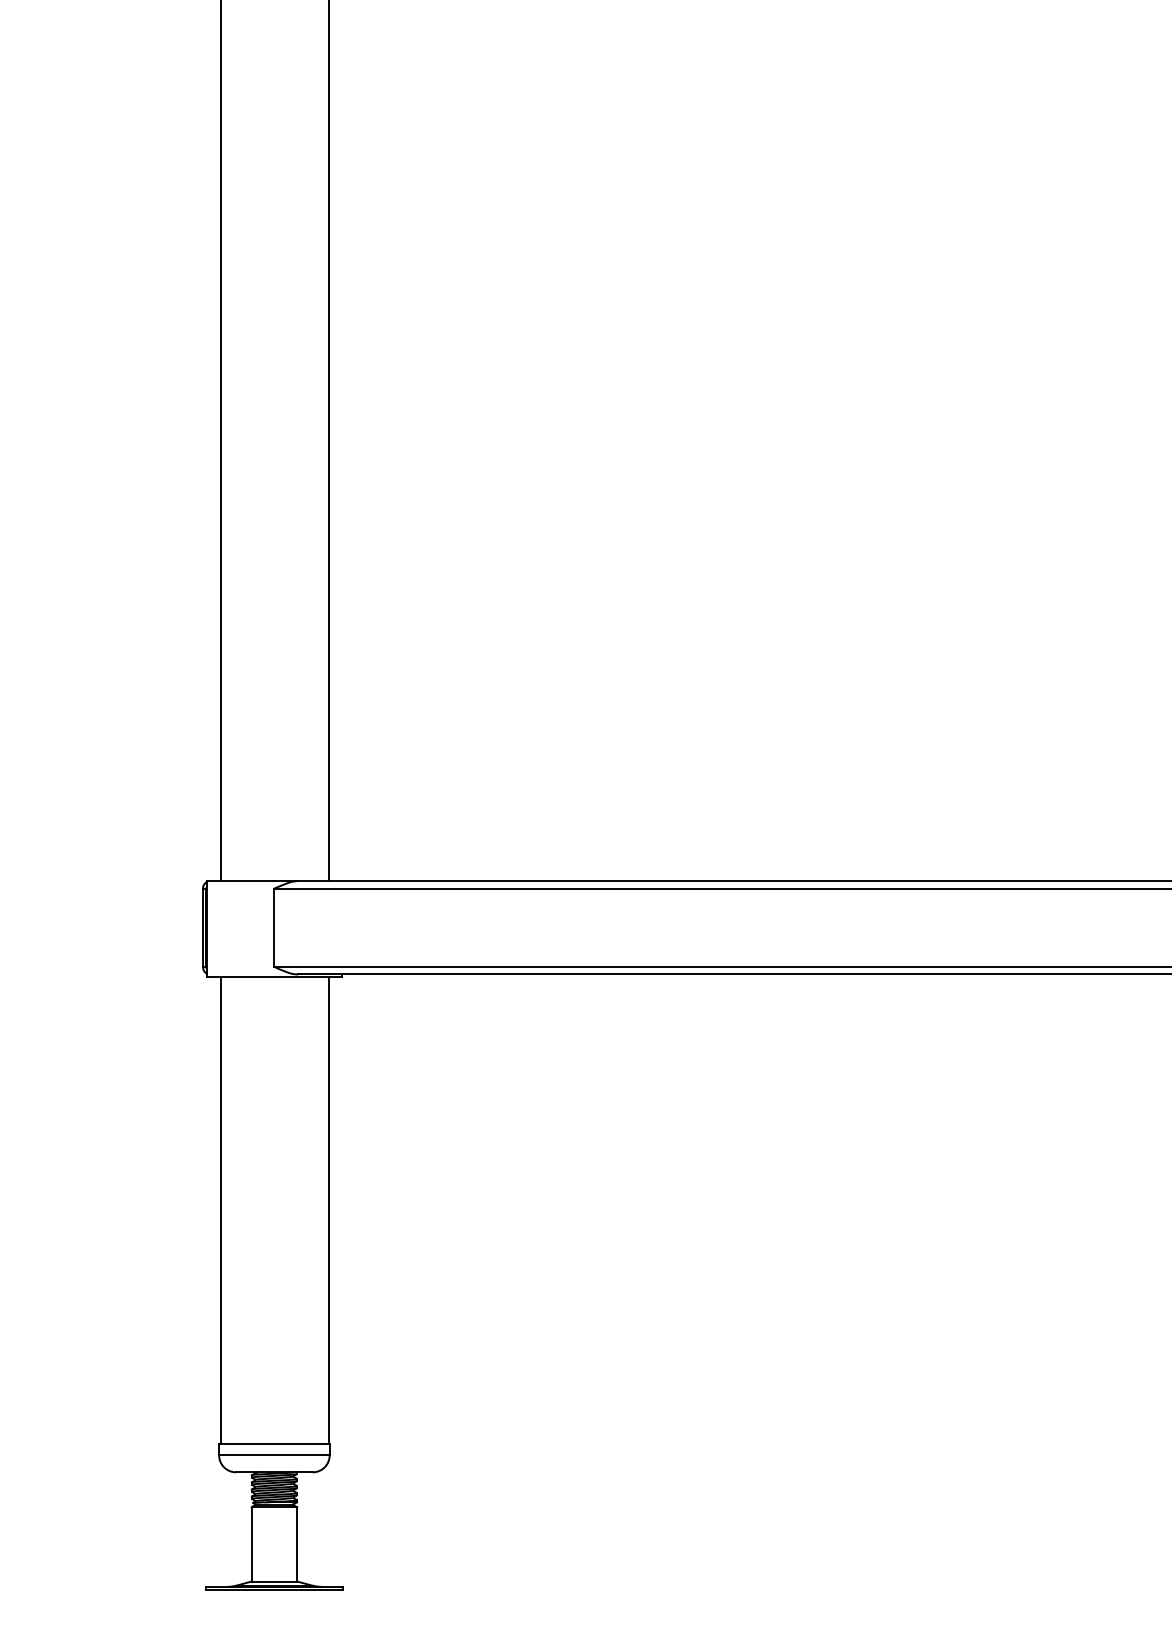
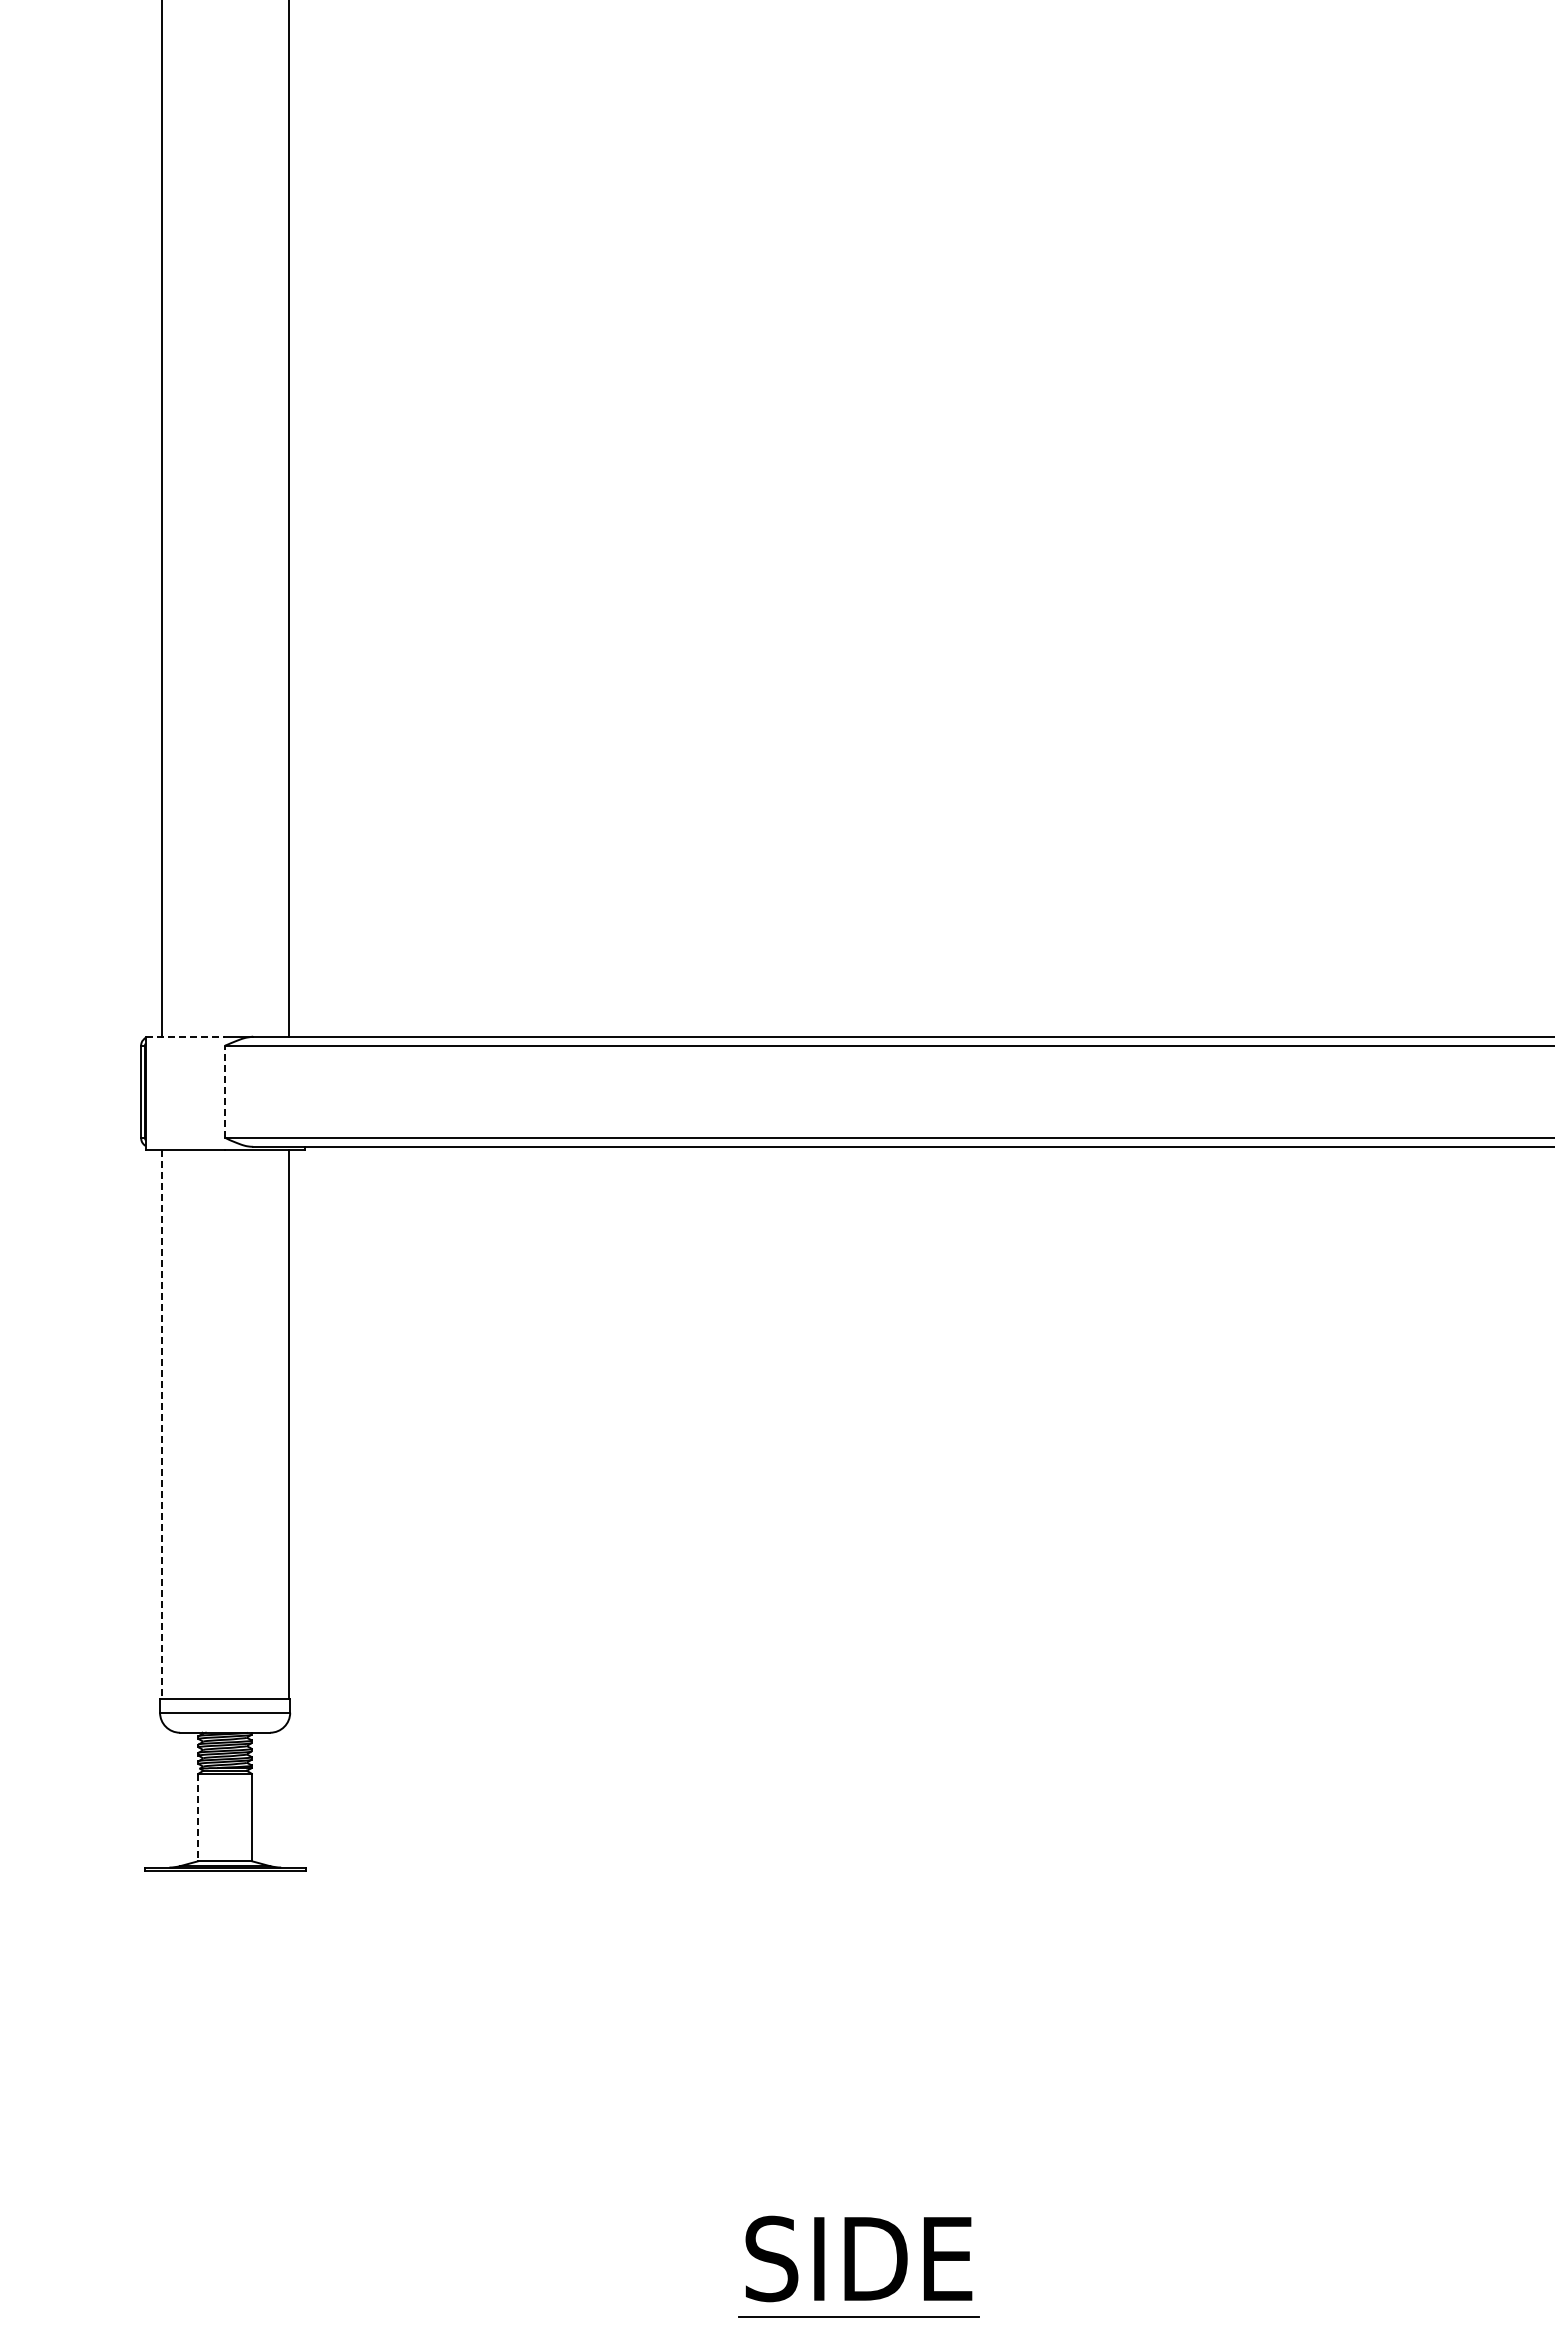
line: (240, 880) -> (185, 1036), solid -> dashed
line: (274, 927) -> (225, 1091), solid -> dashed
line: (220, 1210) -> (161, 1424), solid -> dashed
line: (251, 1544) -> (198, 1817), solid -> dashed

